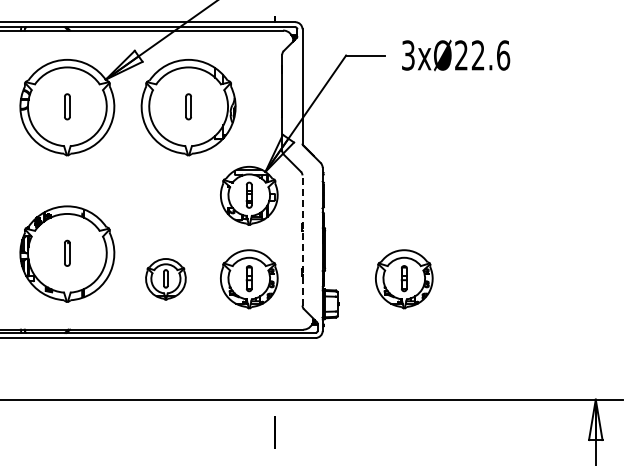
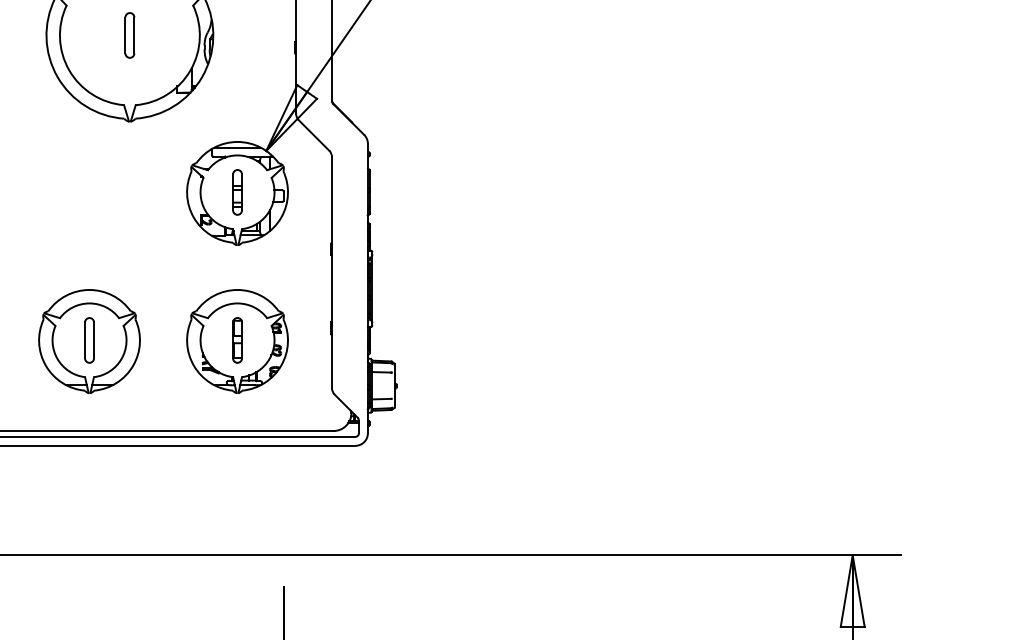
line: (302, 240) -> (332, 272), dashed -> solid
part: (165, 279) -> (88, 341), size x1.43
part: (404, 279) -> (513, 341), removed

